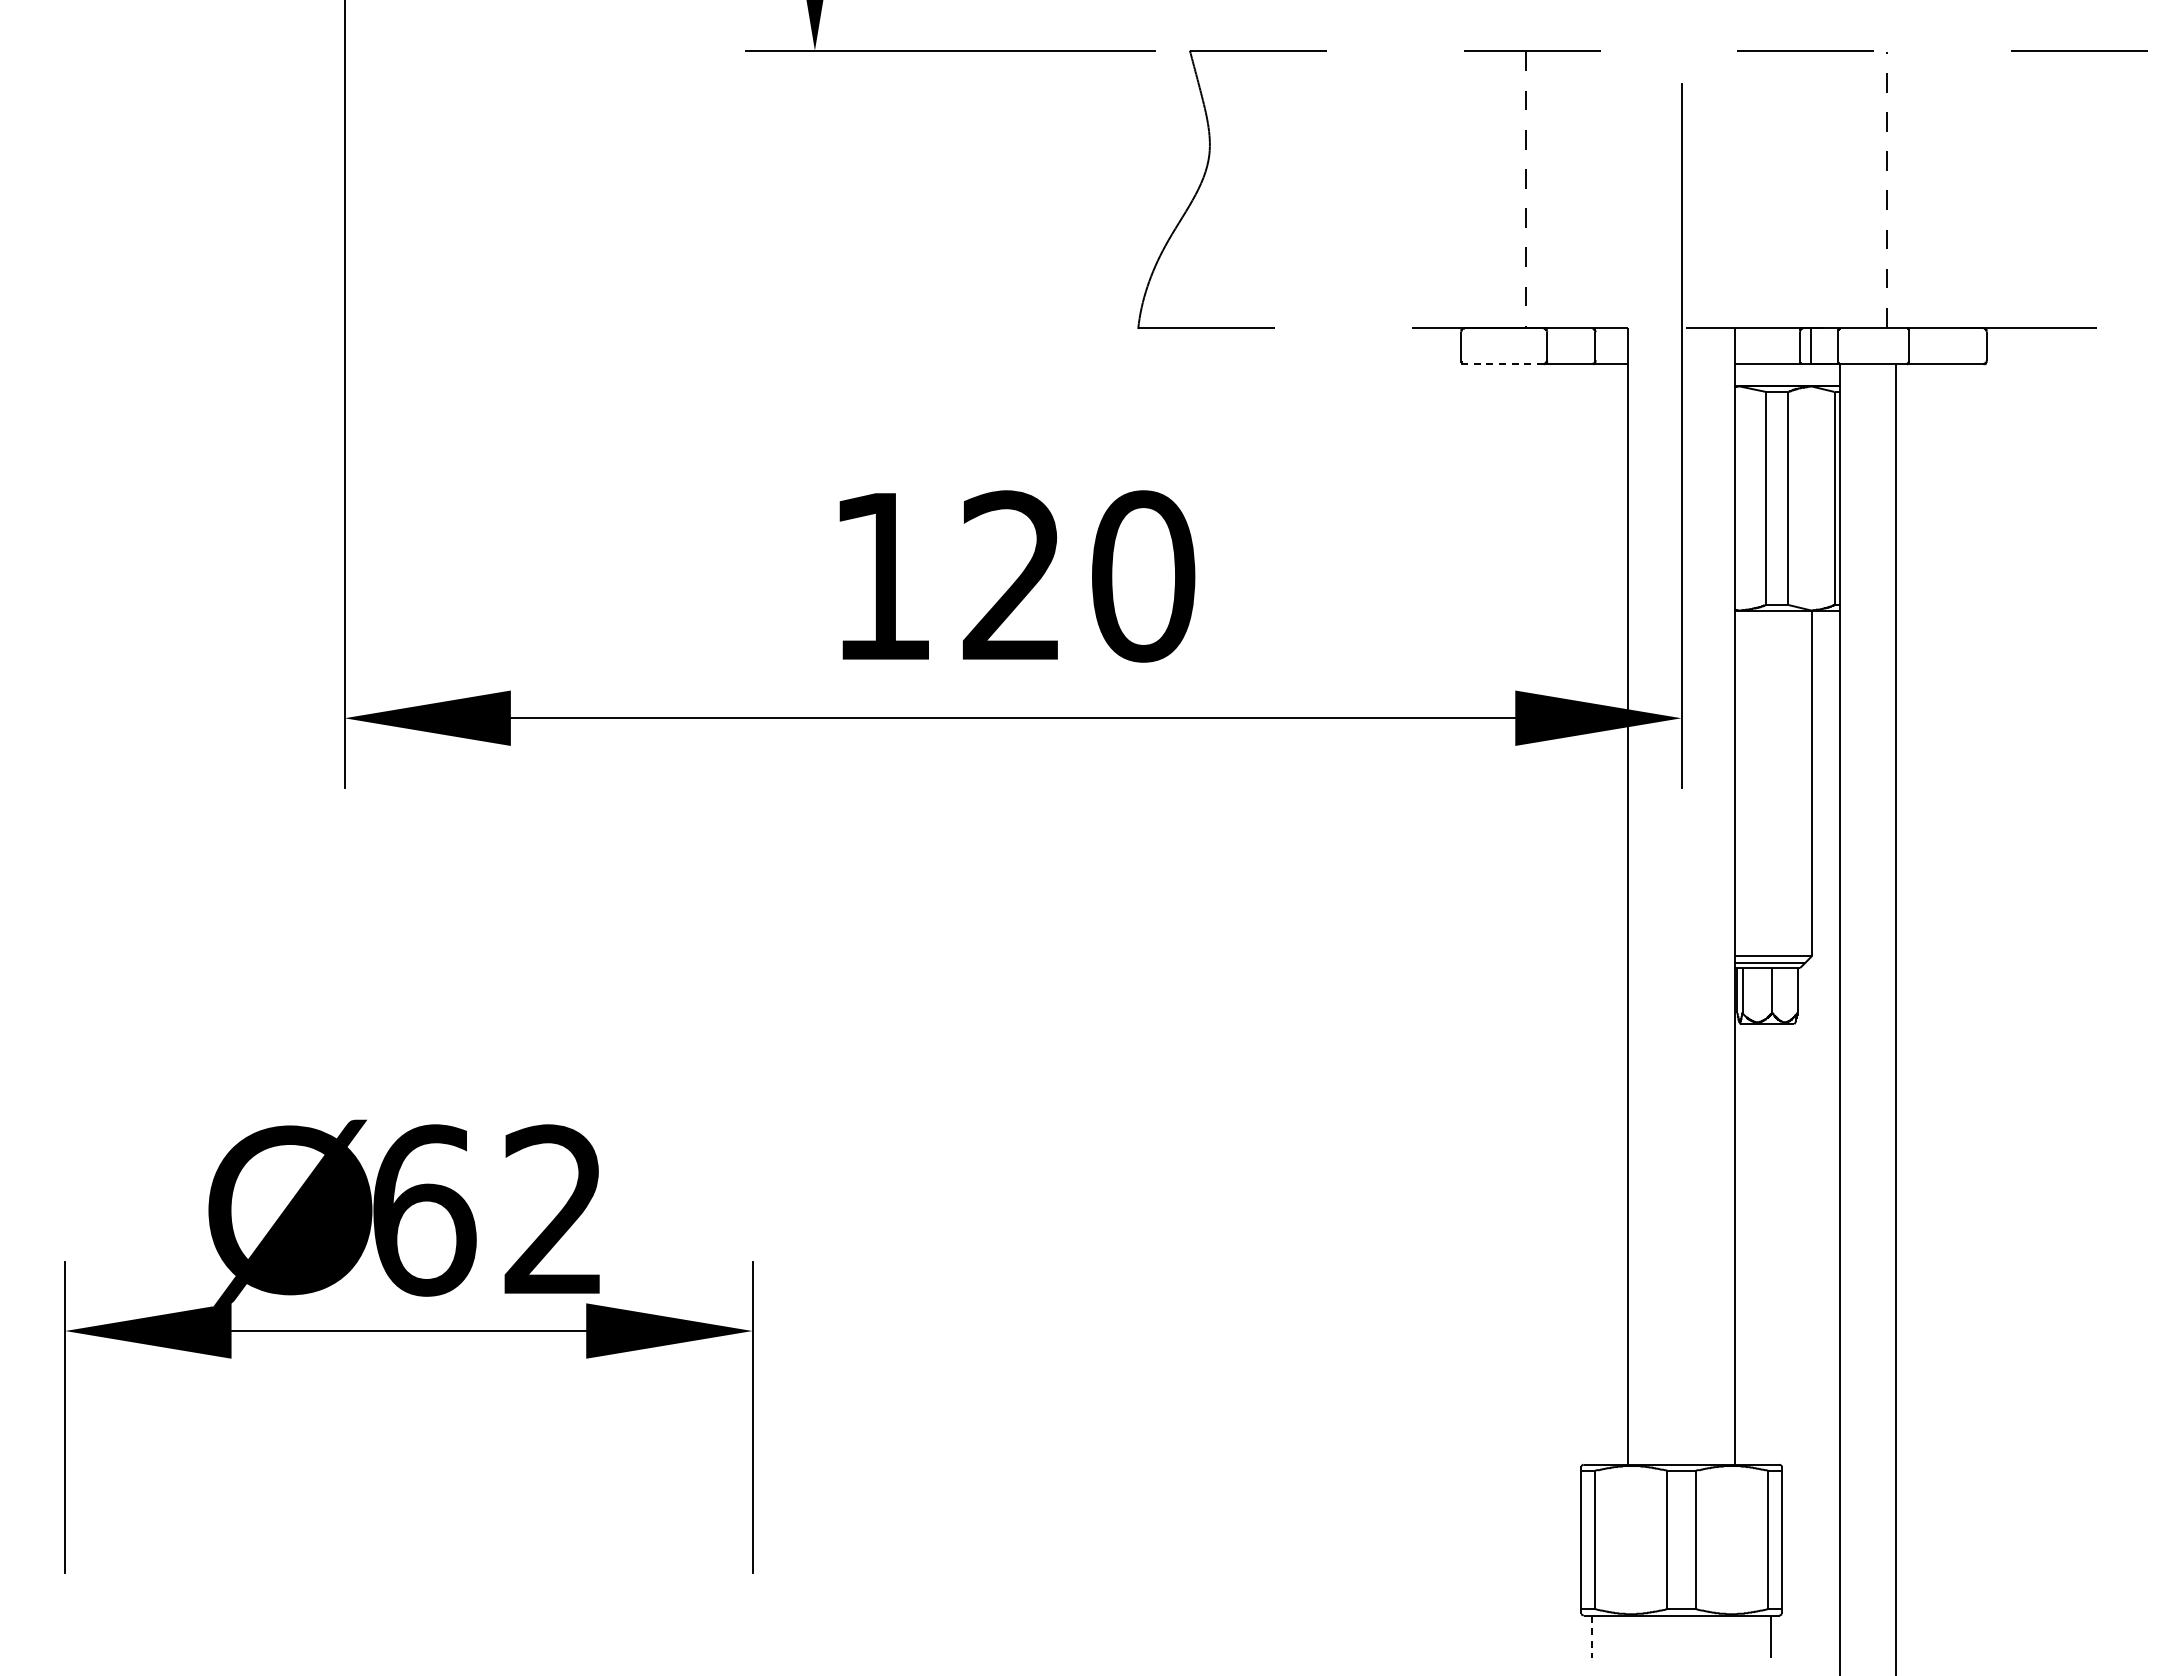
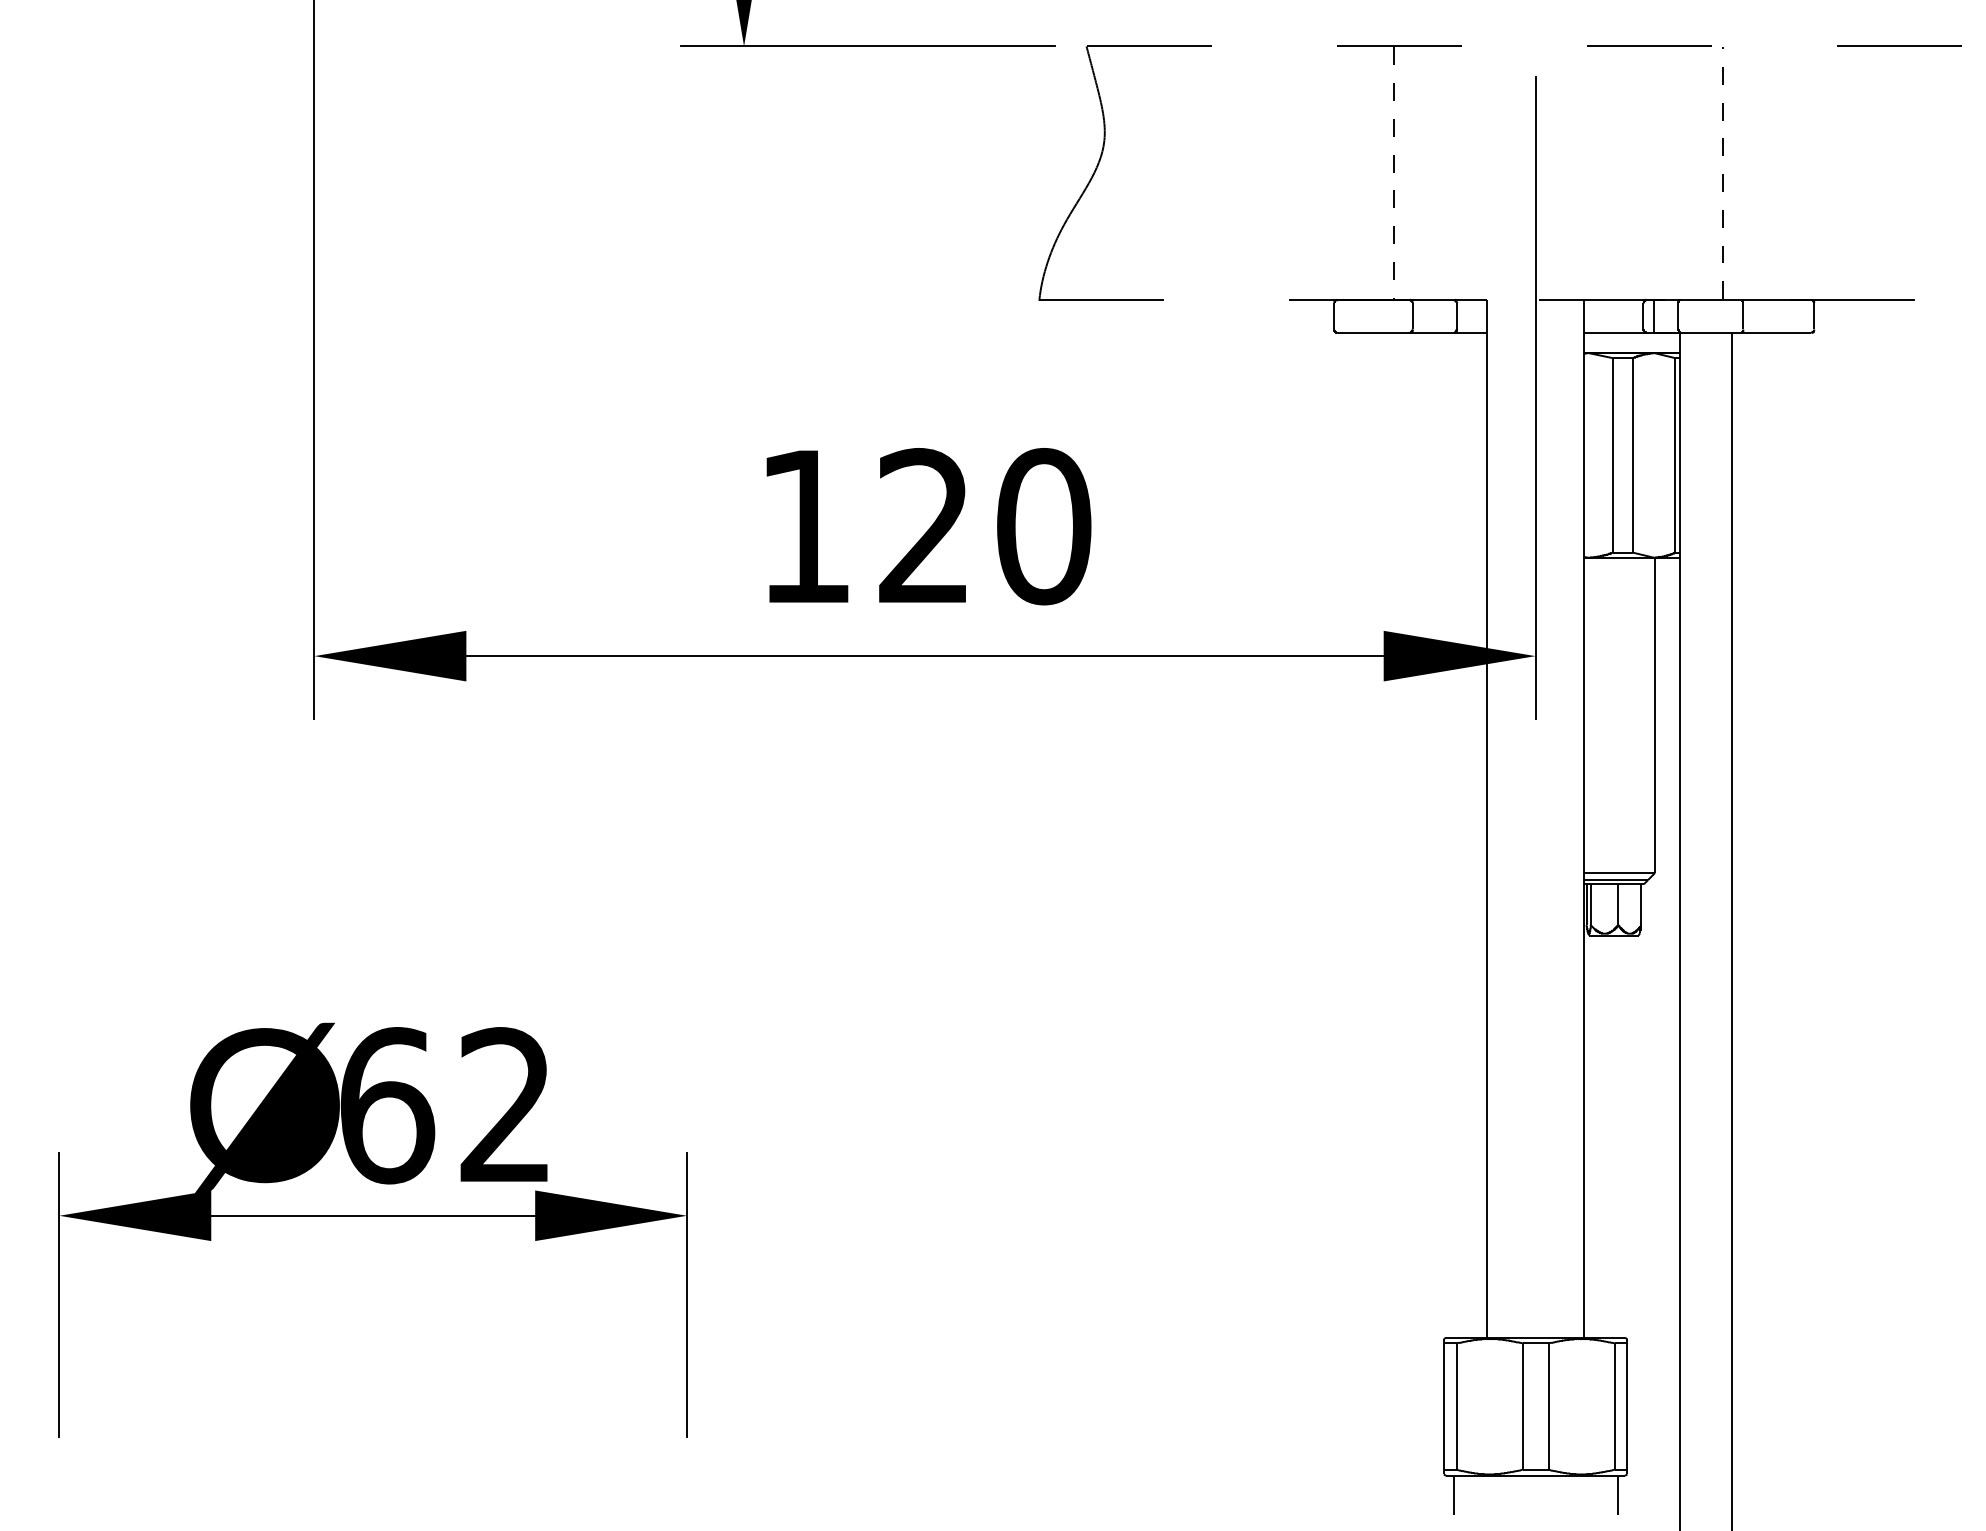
line: (1504, 364) -> (1373, 333), dashed -> solid
line: (1591, 1637) -> (1453, 1495), dashed -> solid

